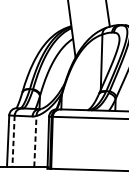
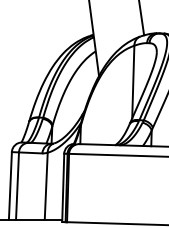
line: (13, 140) -> (17, 185), dashed -> solid
line: (35, 140) -> (46, 185), dashed -> solid

